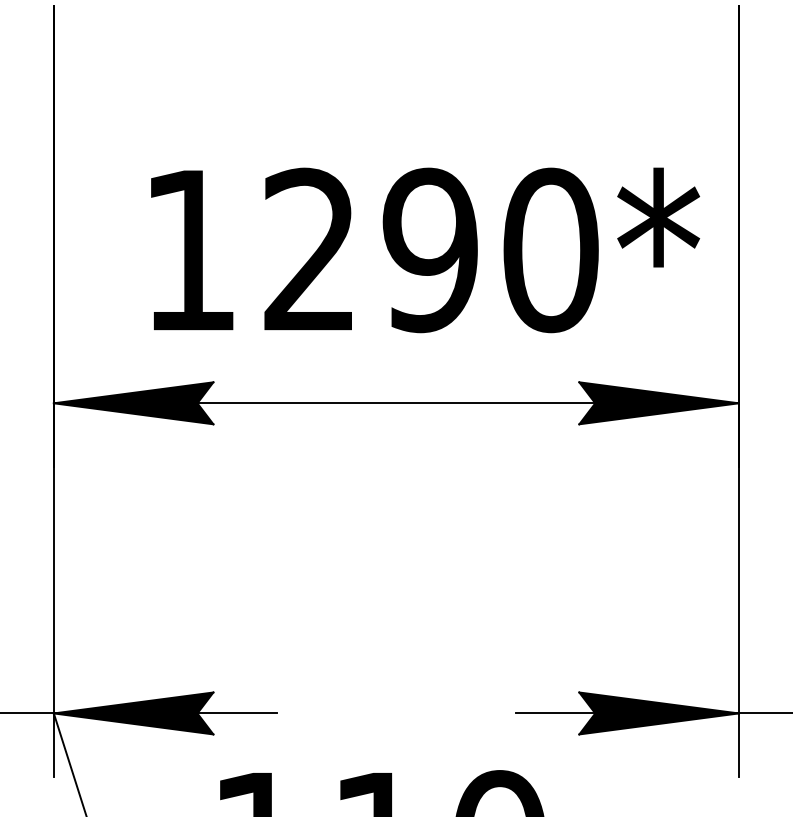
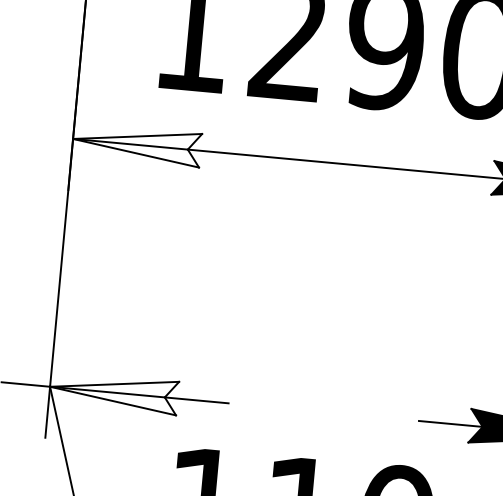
fill: (133, 403) -> (136, 145), removed
fill: (133, 713) -> (113, 392), removed

